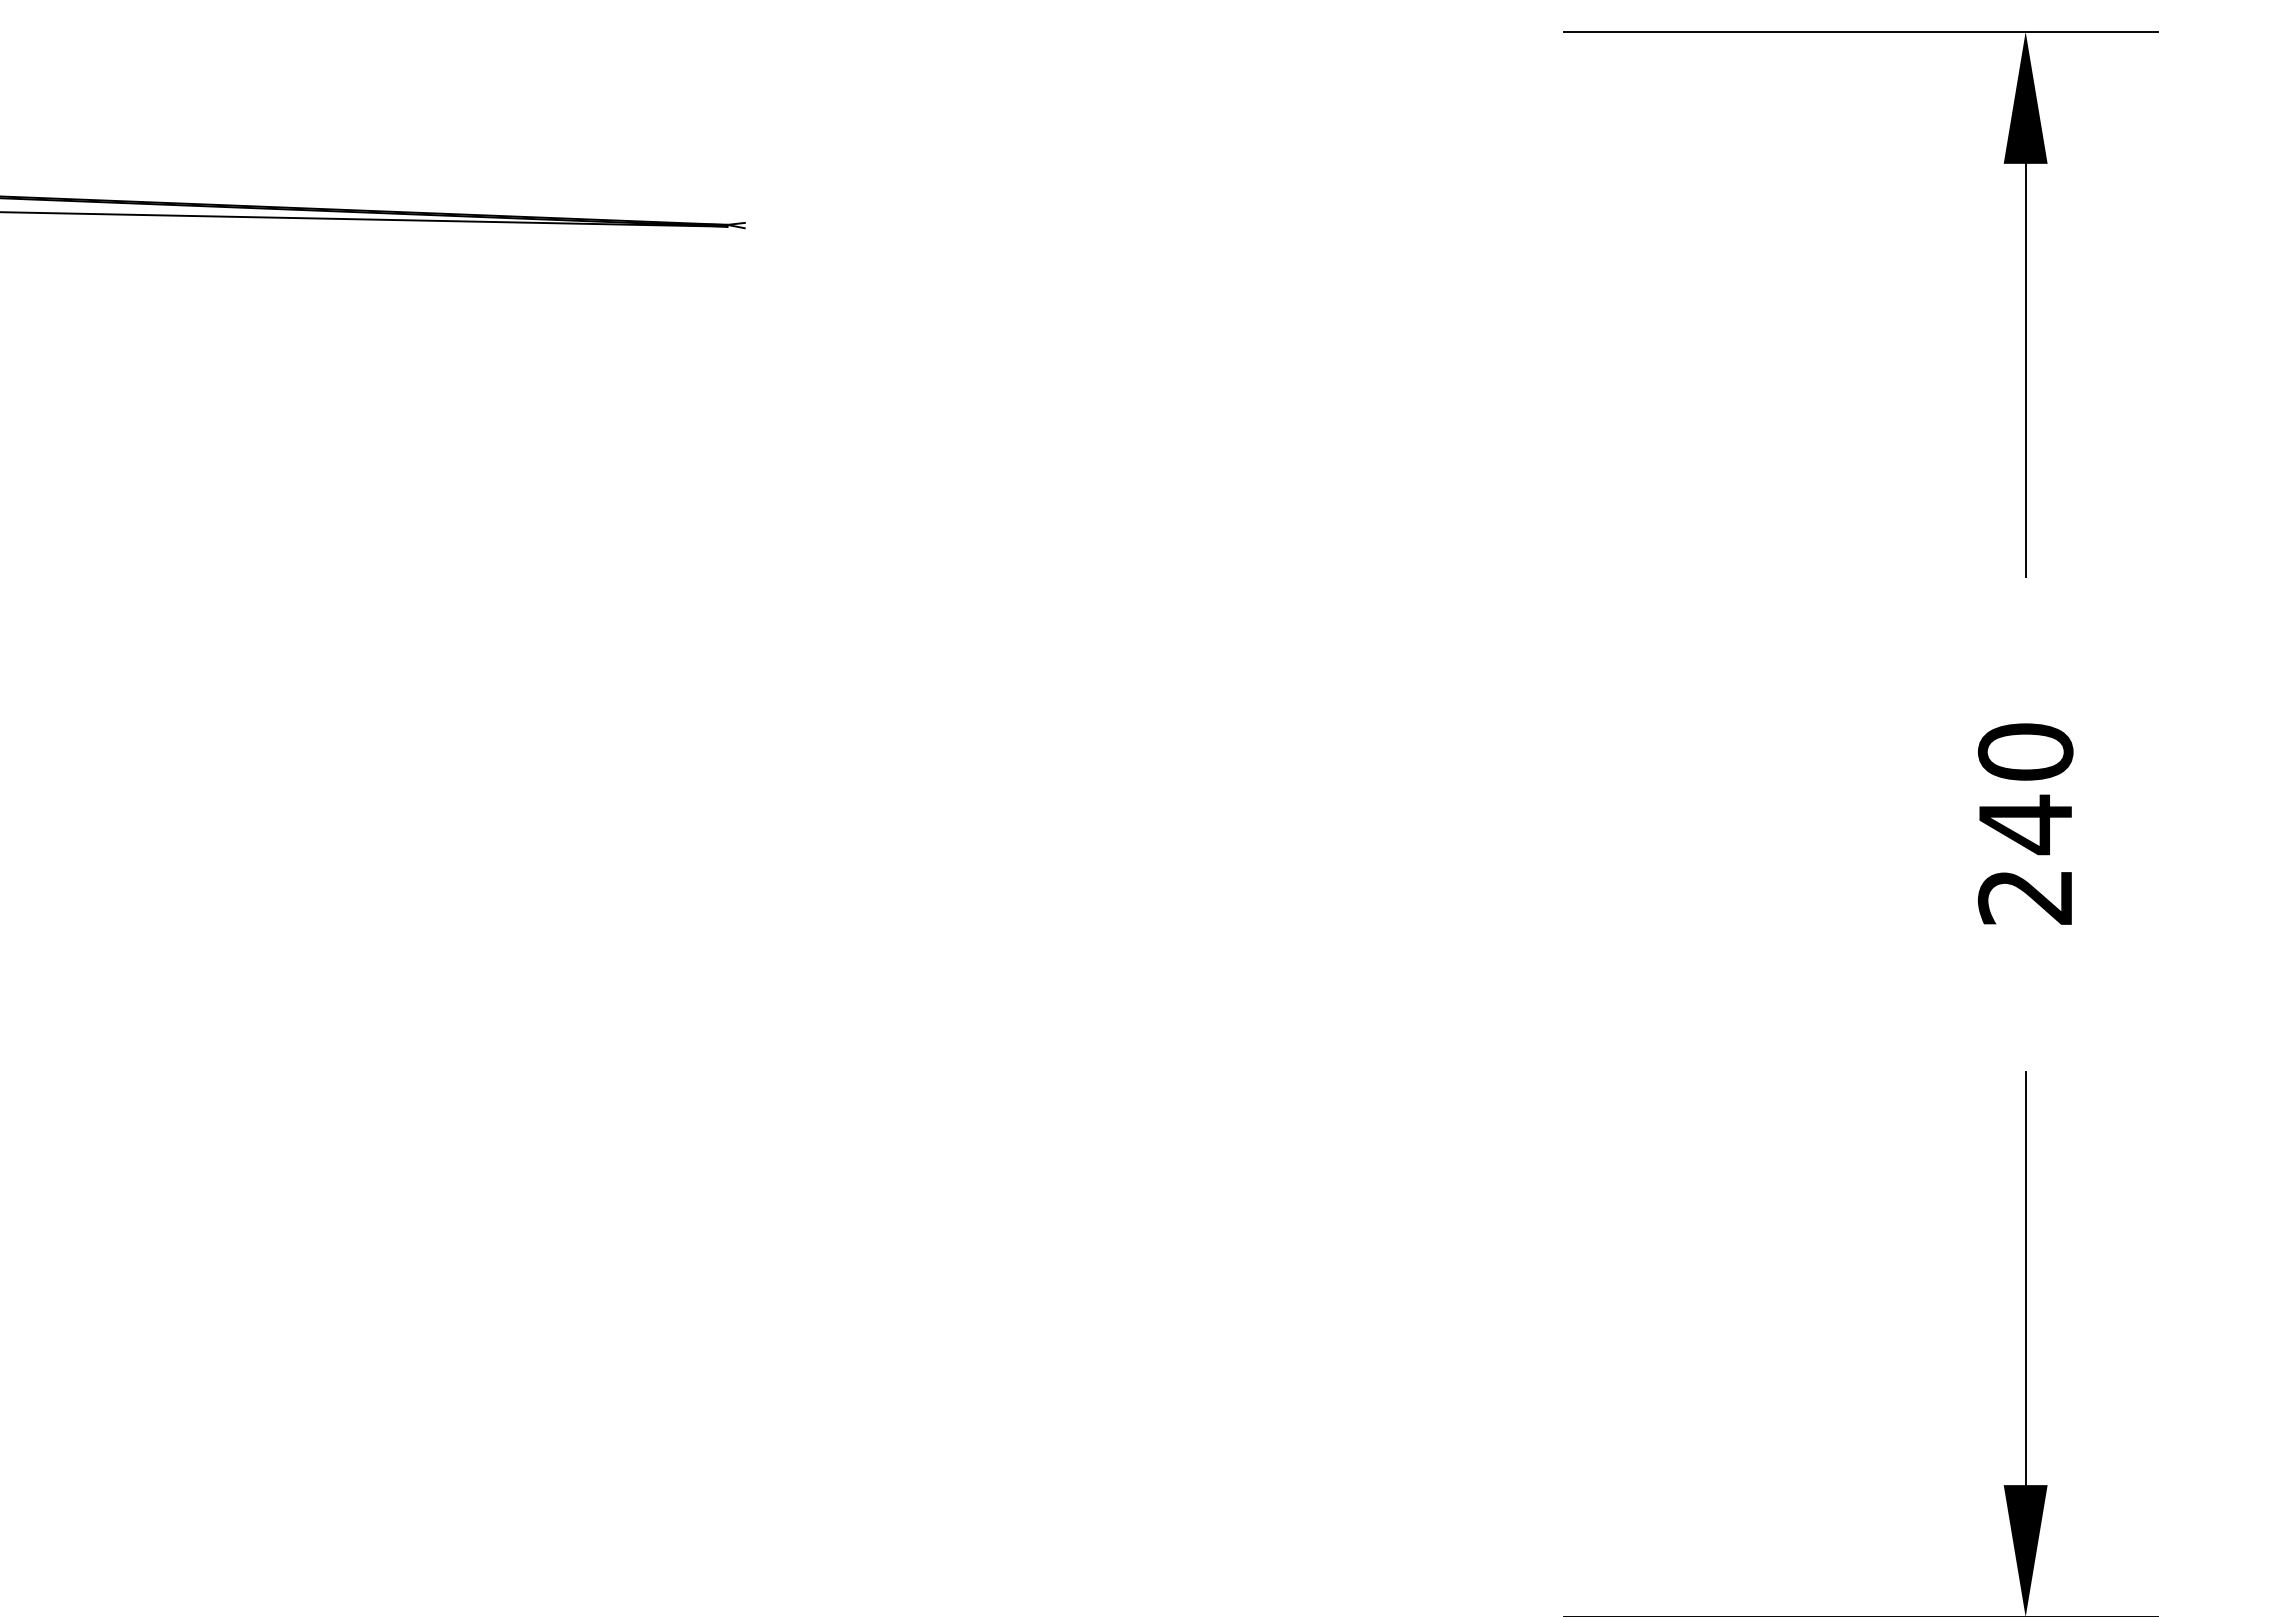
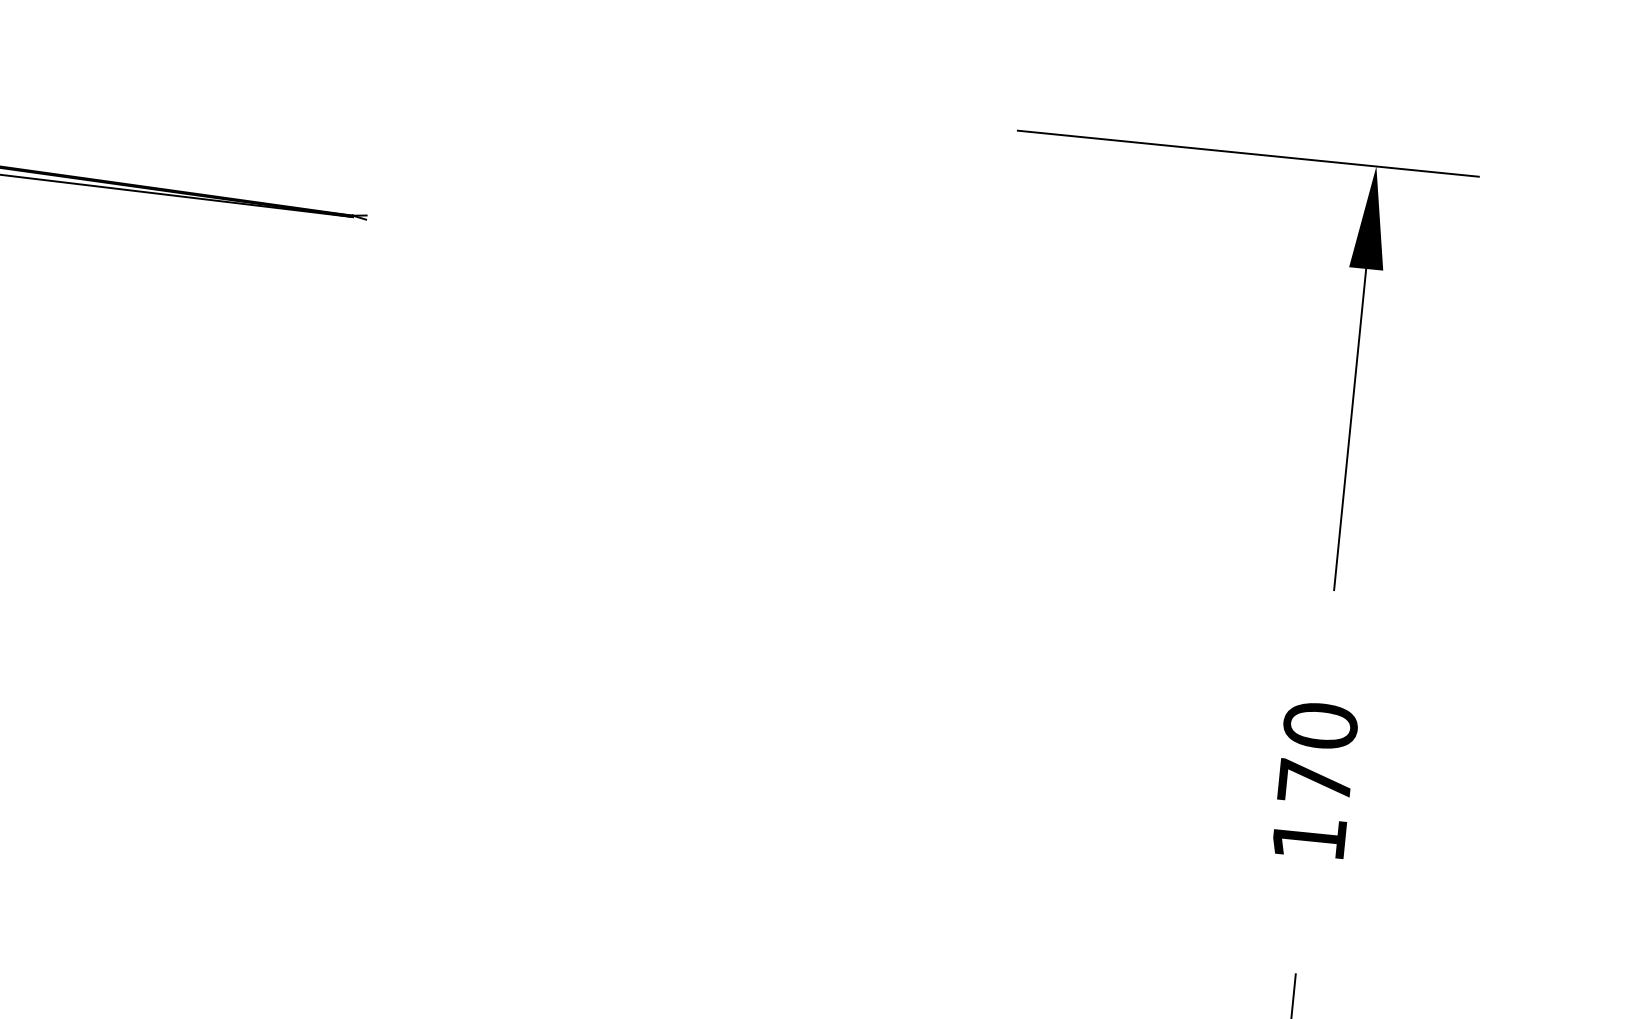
text: (2024, 859) -> (1311, 809), 240 -> 170

